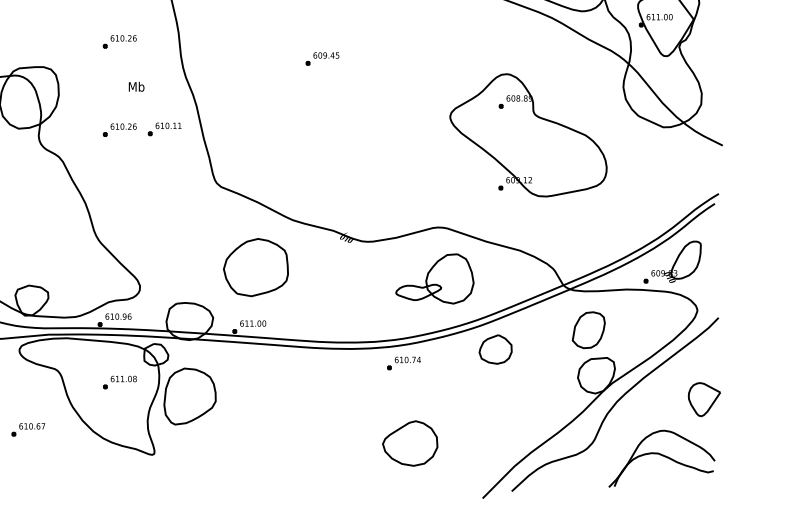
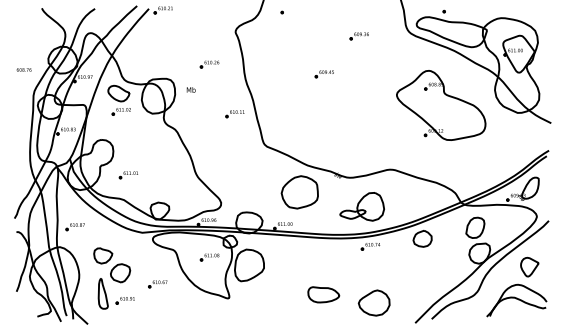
text: (135, 85) -> (190, 89), moved
part: (119, 130) -> (209, 114), removed
part: (528, 135) -> (441, 105), moved
part: (255, 267) -> (299, 192), moved
part: (433, 278) -> (361, 206), moved
part: (703, 398) -> (529, 266), moved
part: (408, 442) -> (373, 302), moved
part: (320, 447) -> (323, 294), added

